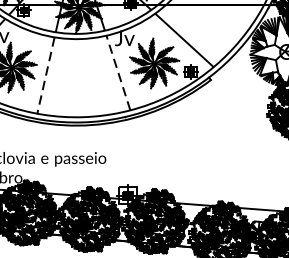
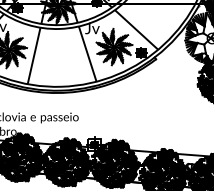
line: (118, 73) -> (87, 54), dashed -> solid
line: (46, 74) -> (34, 55), dashed -> solid

